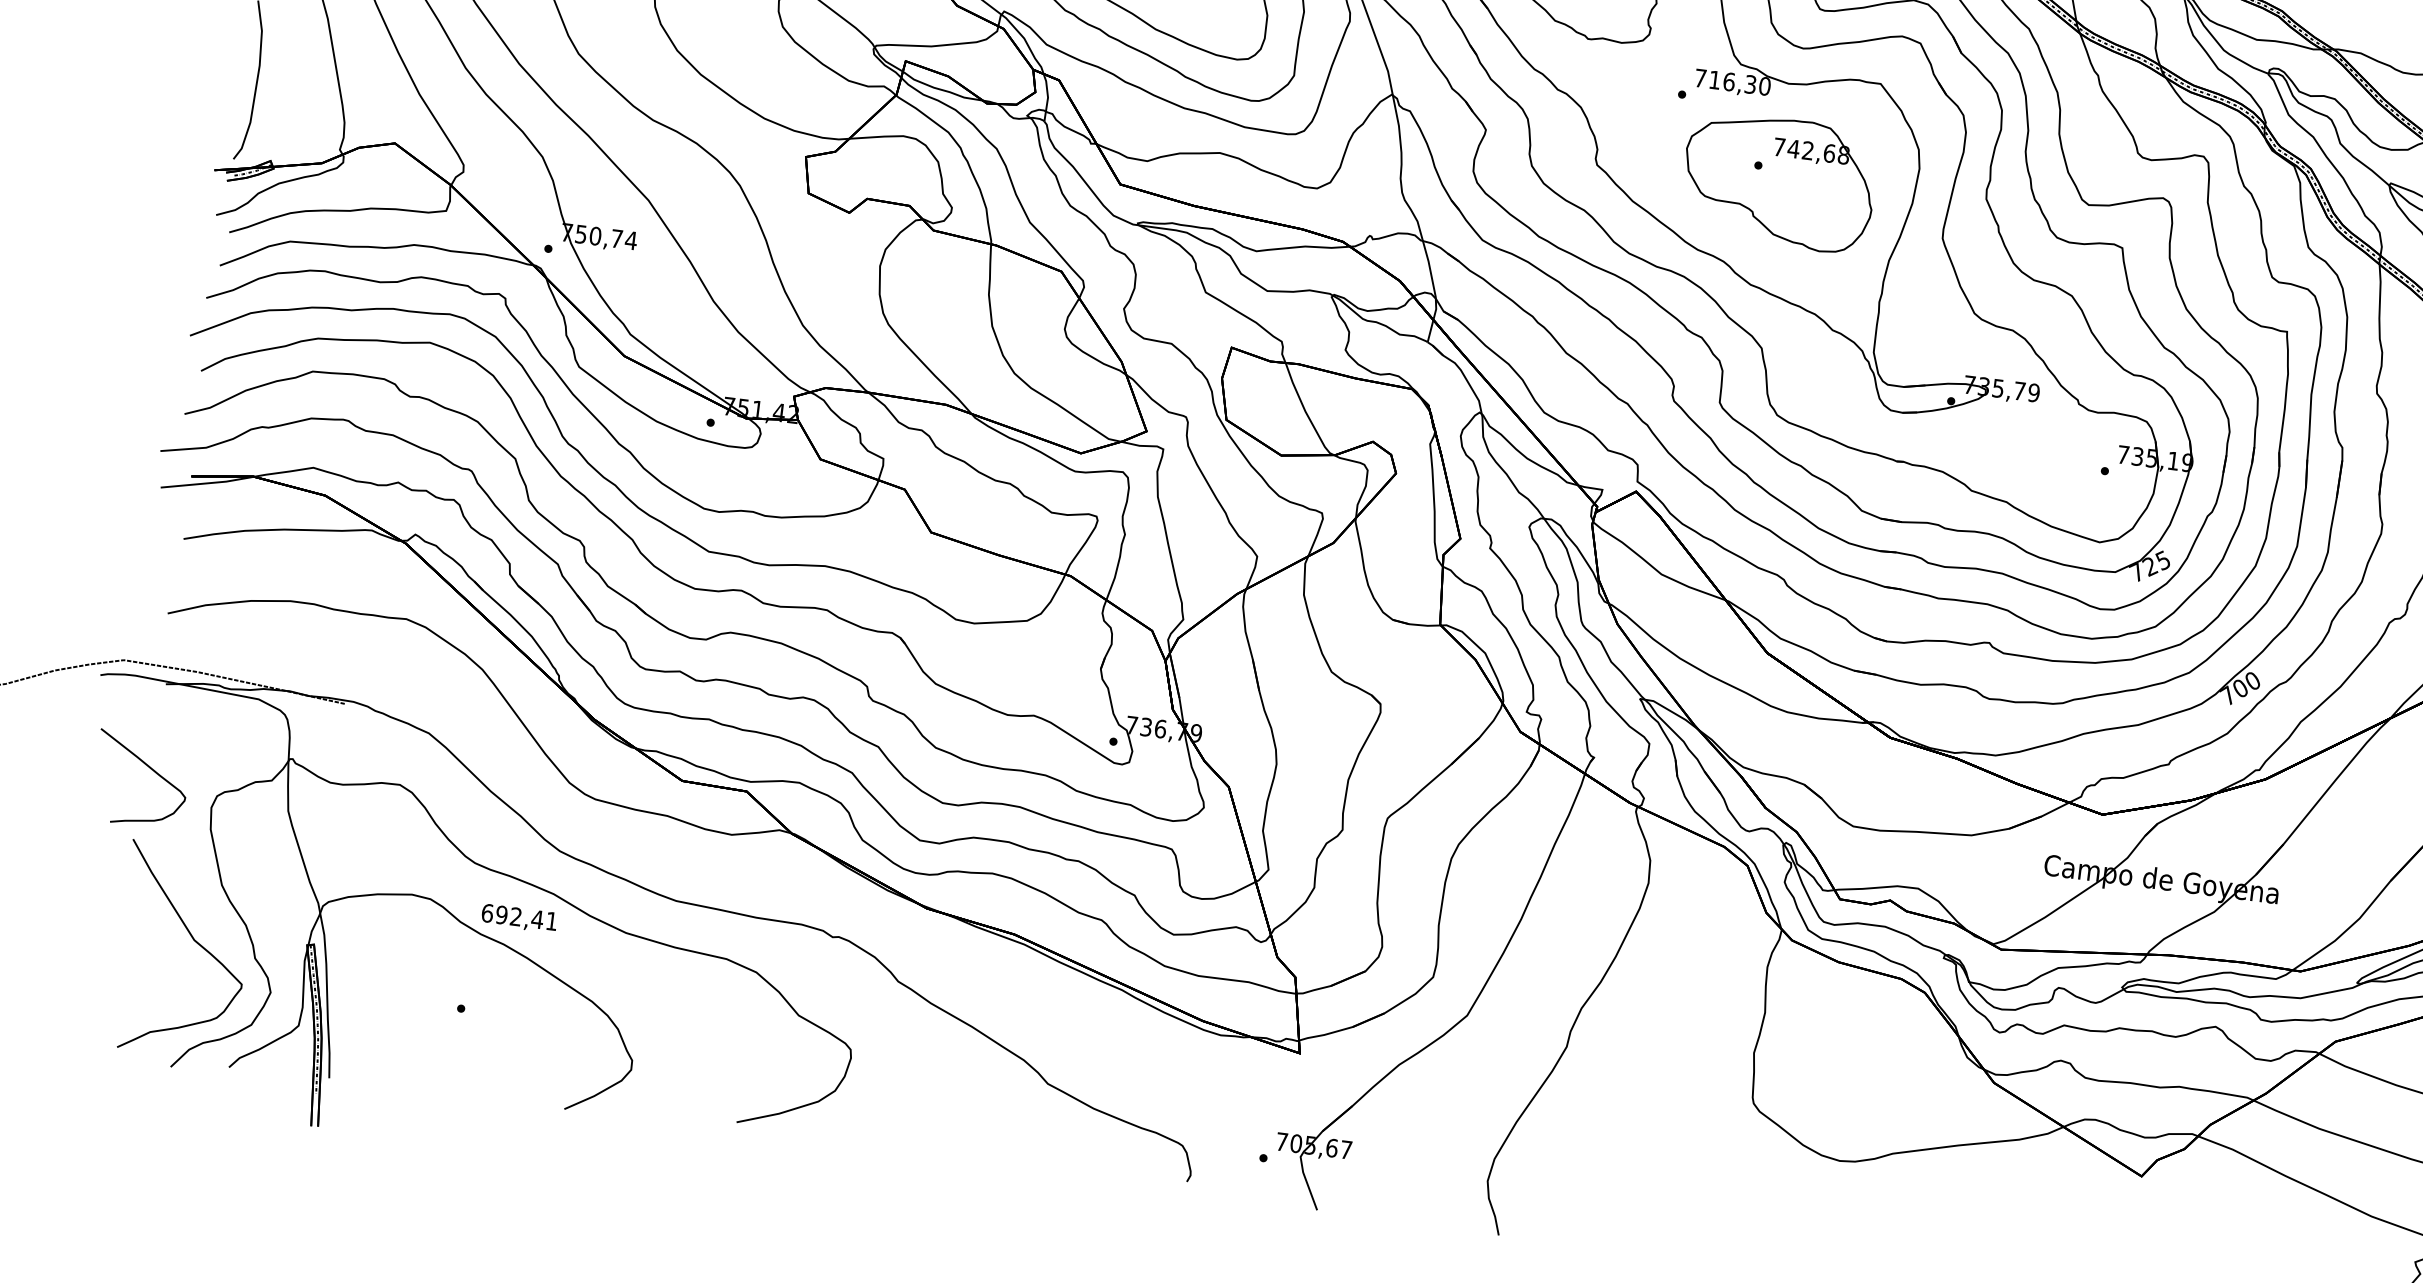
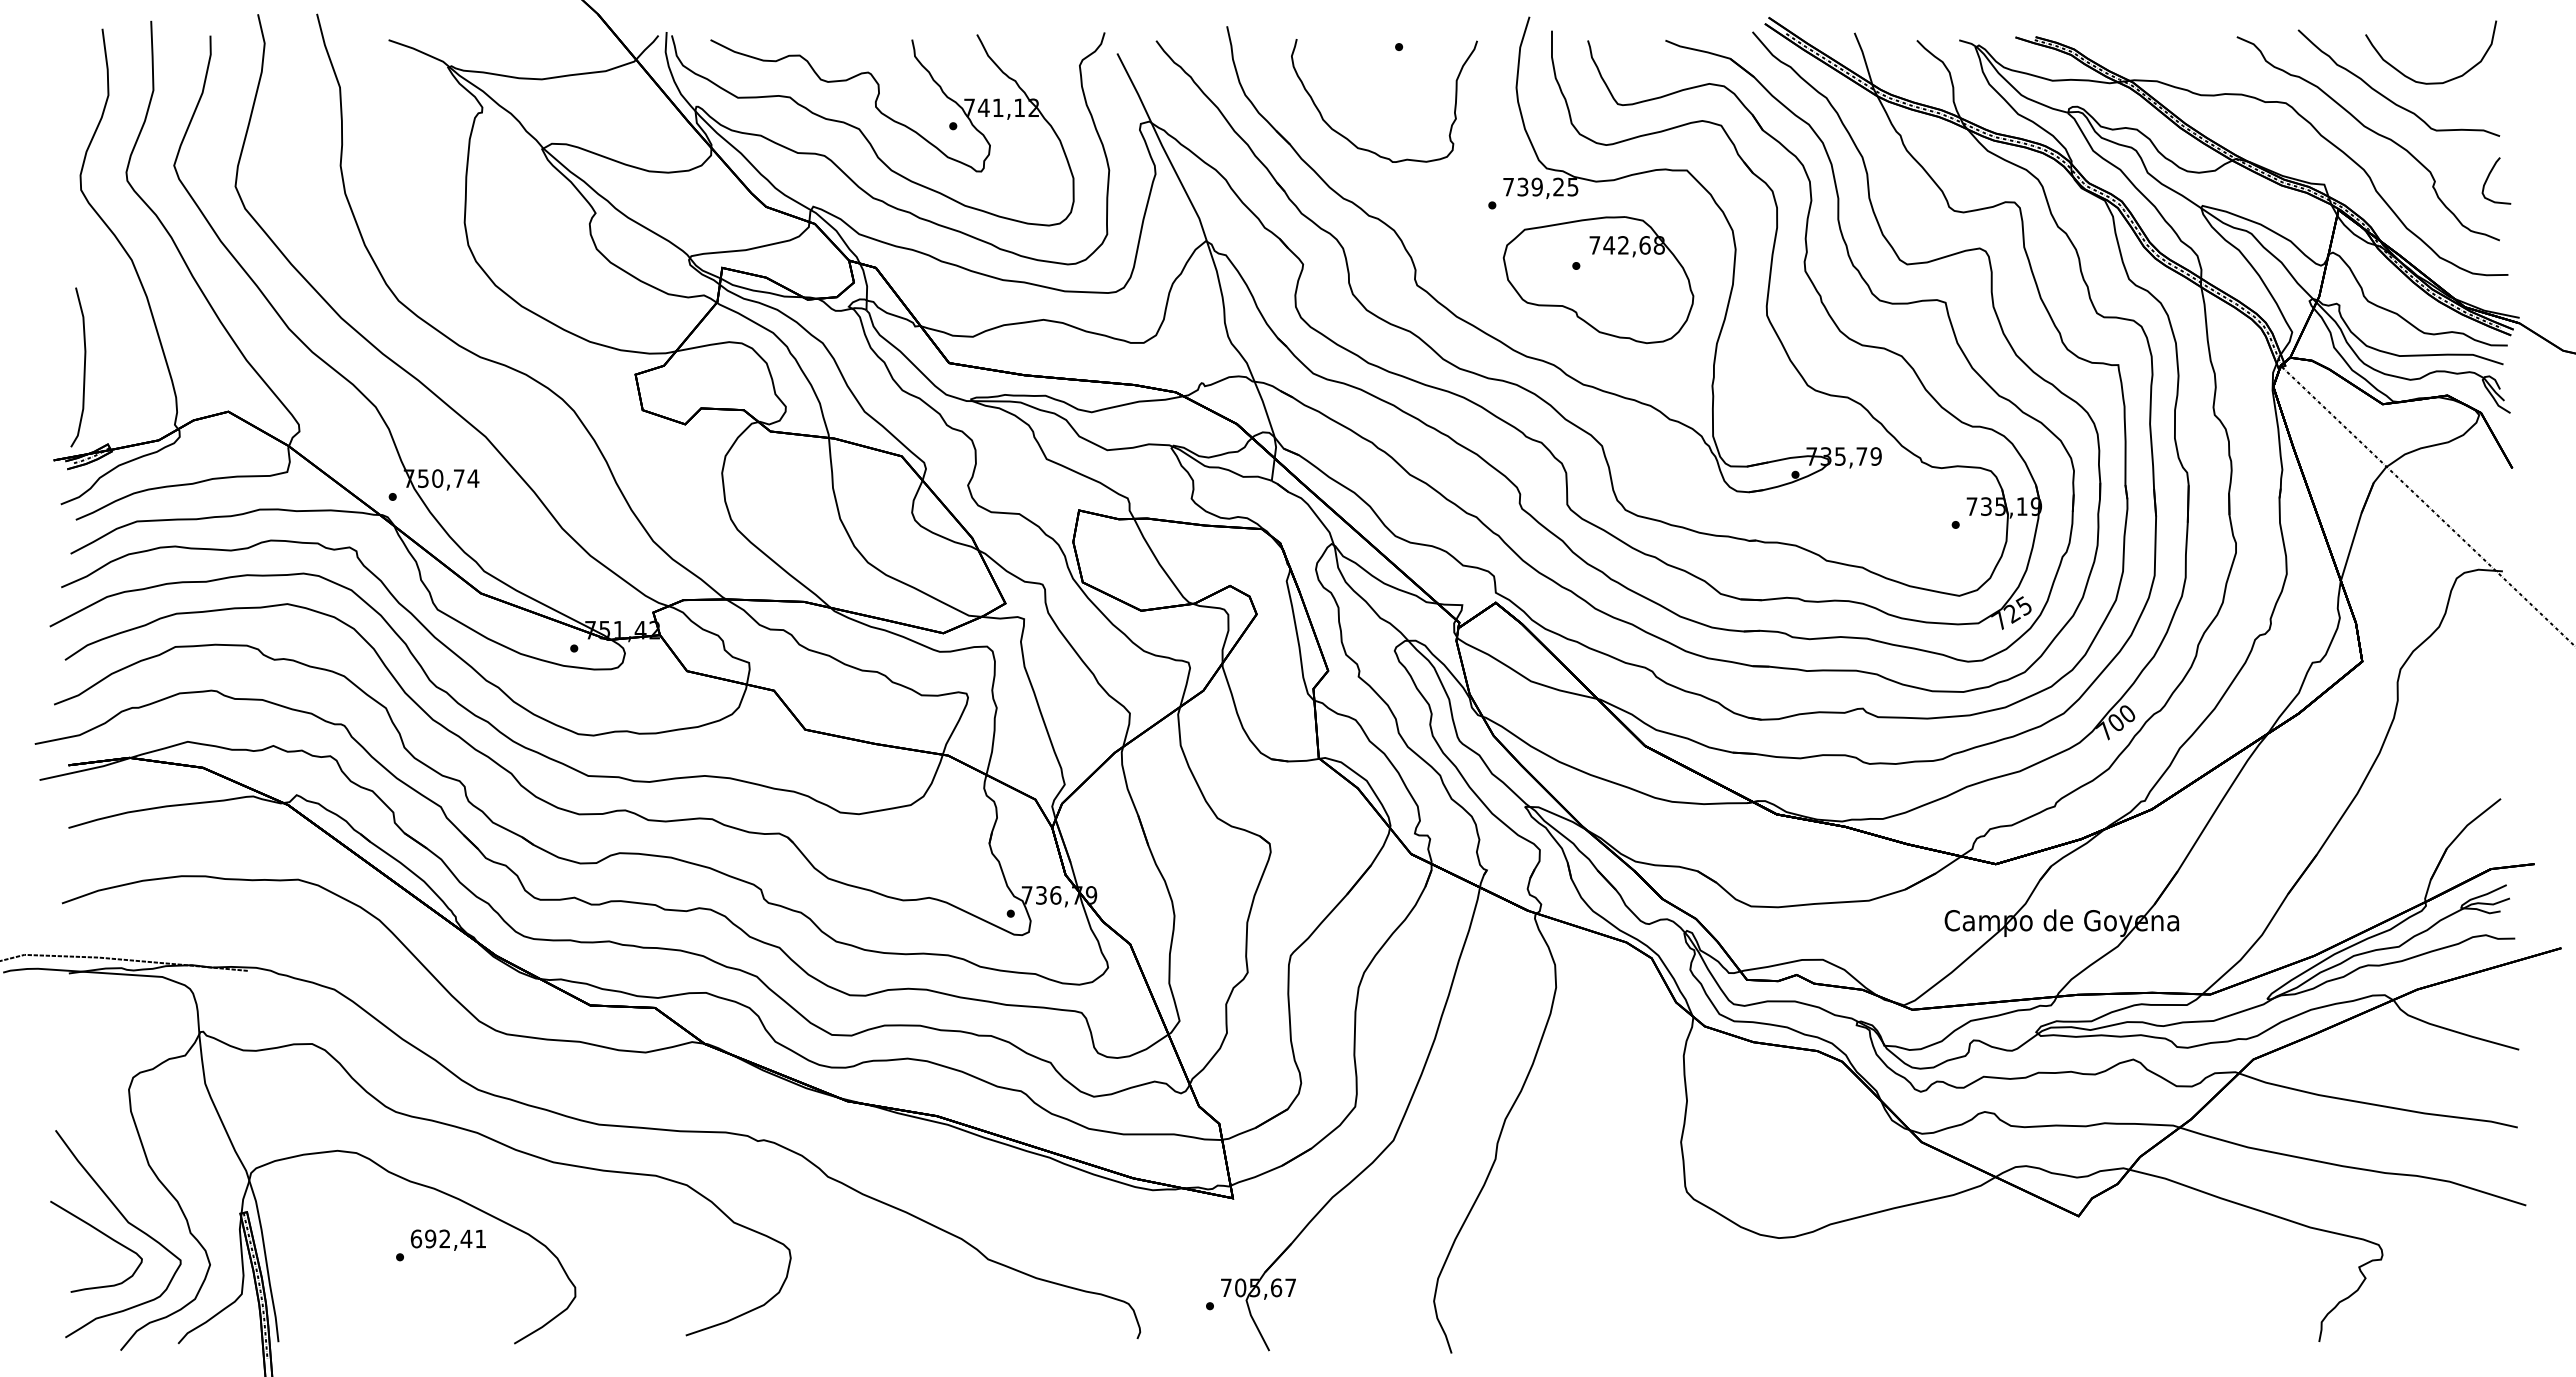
text: (1739, 82) -> (1547, 186), 716,30 -> 739,25
curve: (148, 768) -> (102, 1234), moved
text: (518, 917) -> (447, 1239), moved

